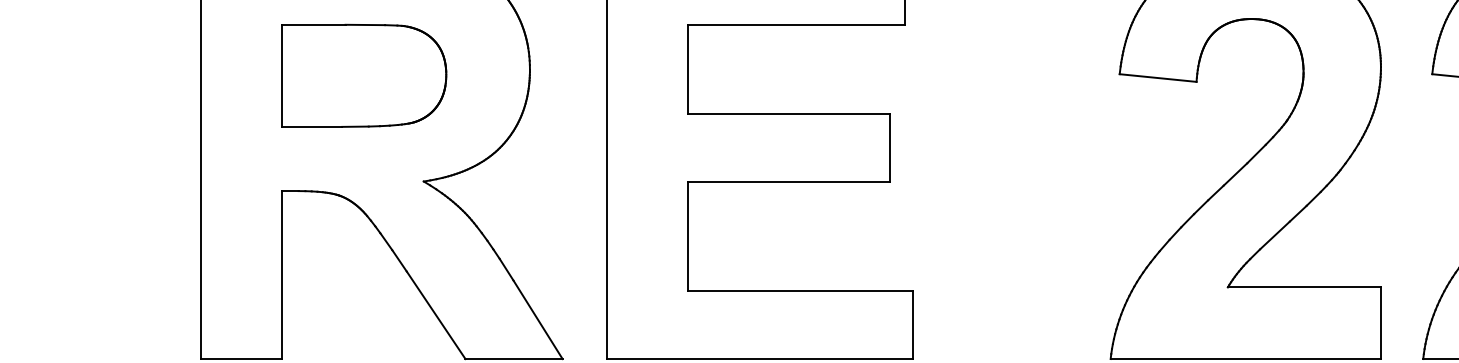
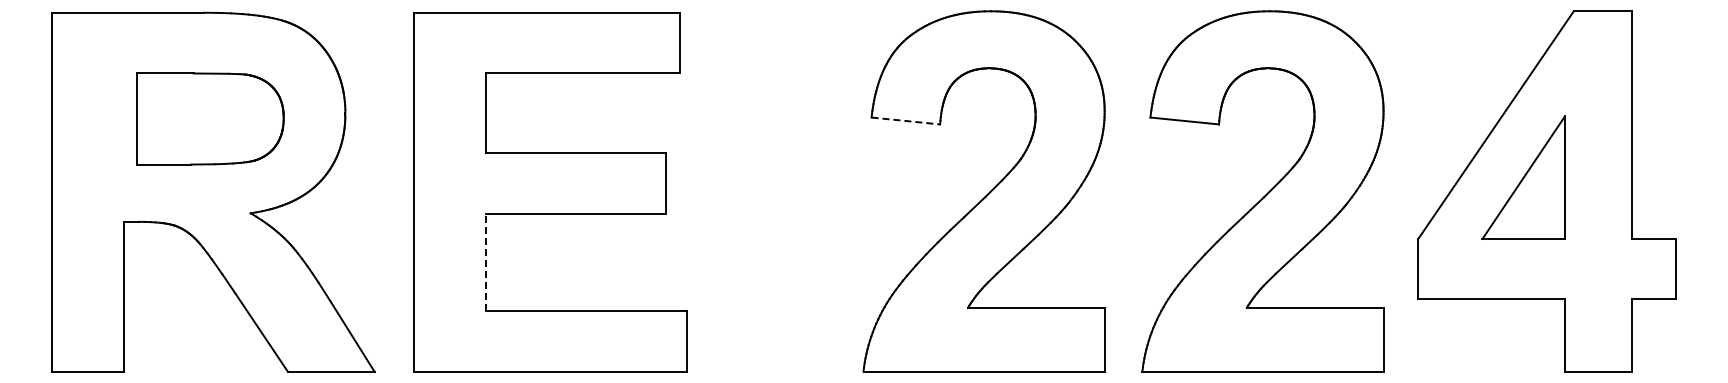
part: (364, 75) -> (210, 118), moved
line: (1158, 78) -> (906, 121), solid -> dashed
line: (688, 236) -> (486, 262), solid -> dashed

